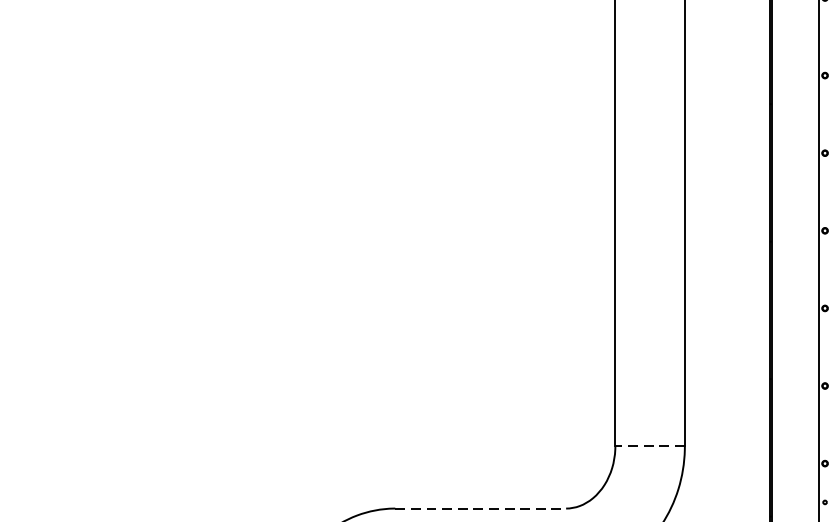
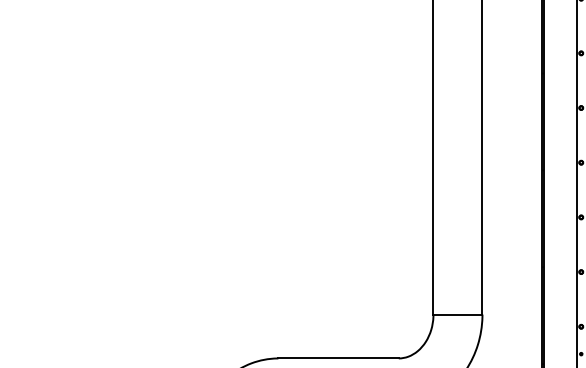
line: (649, 446) -> (457, 314), dashed -> solid
line: (481, 508) -> (339, 358), dashed -> solid

